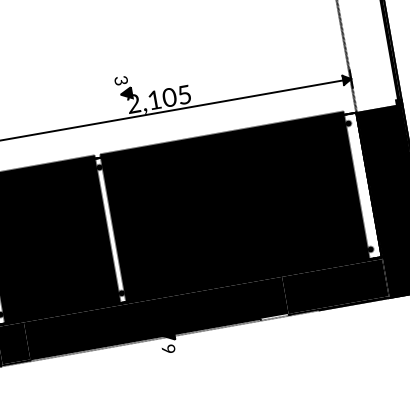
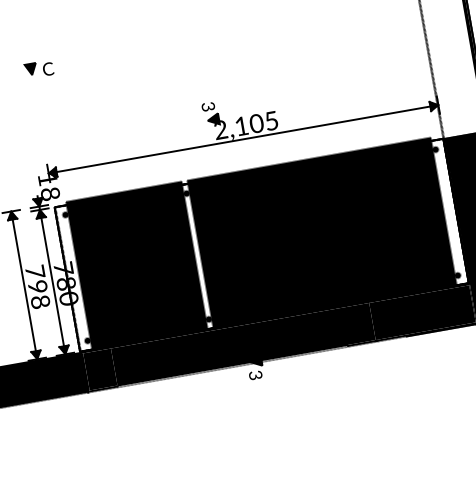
fill: (274, 317) -> (361, 343), added
text: (168, 349) -> (255, 375), 9 -> 3

